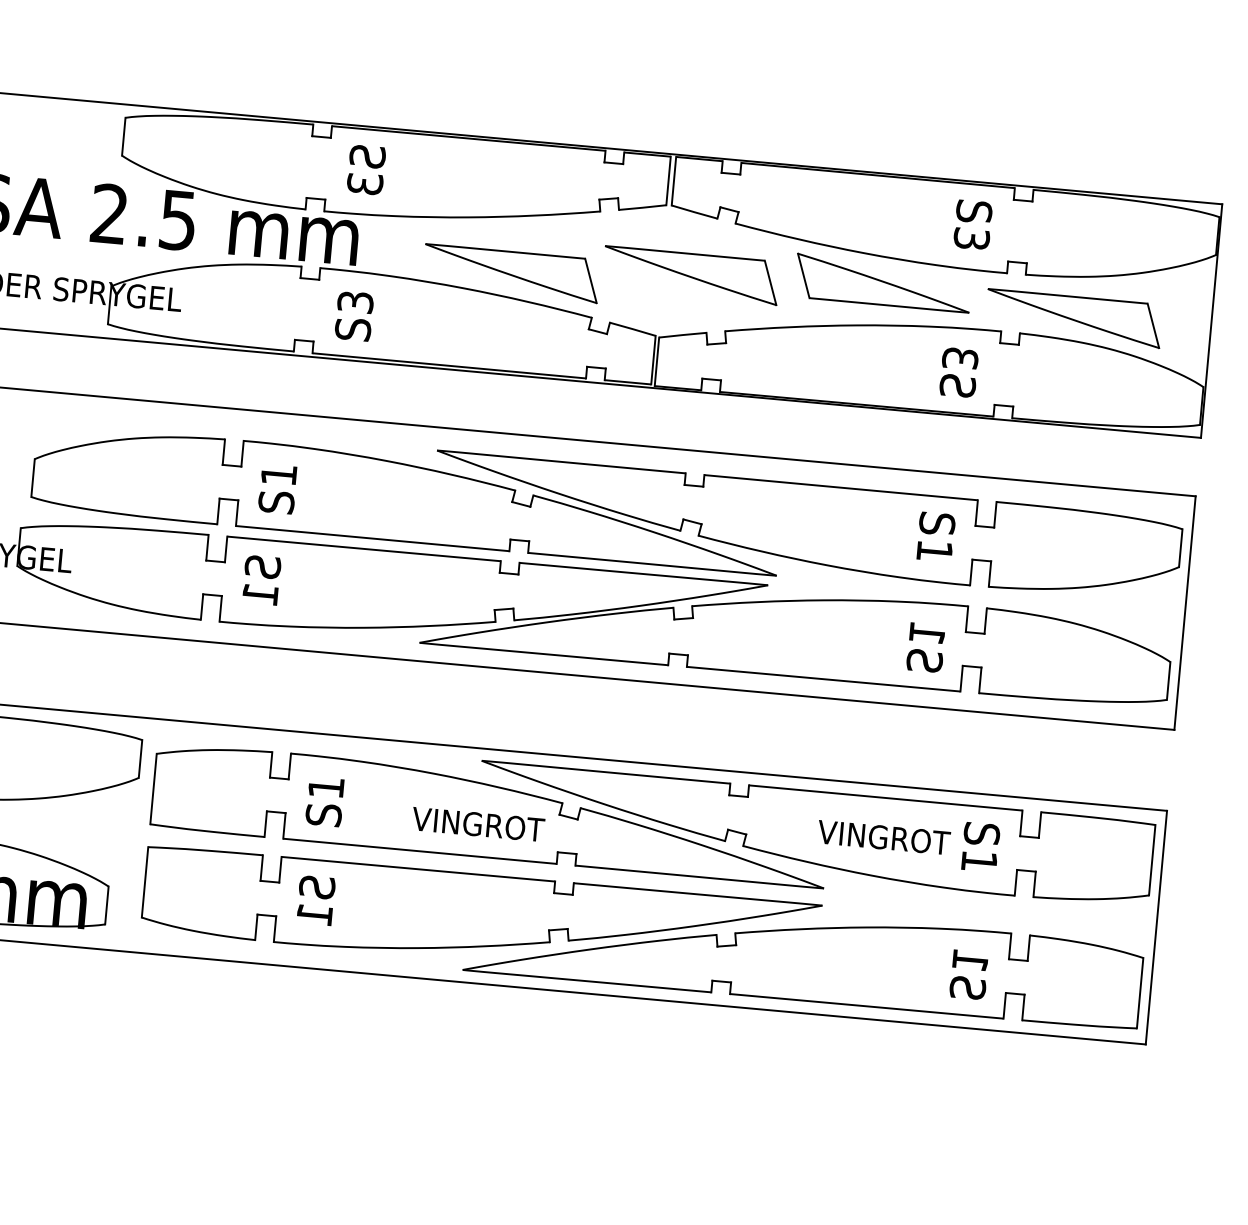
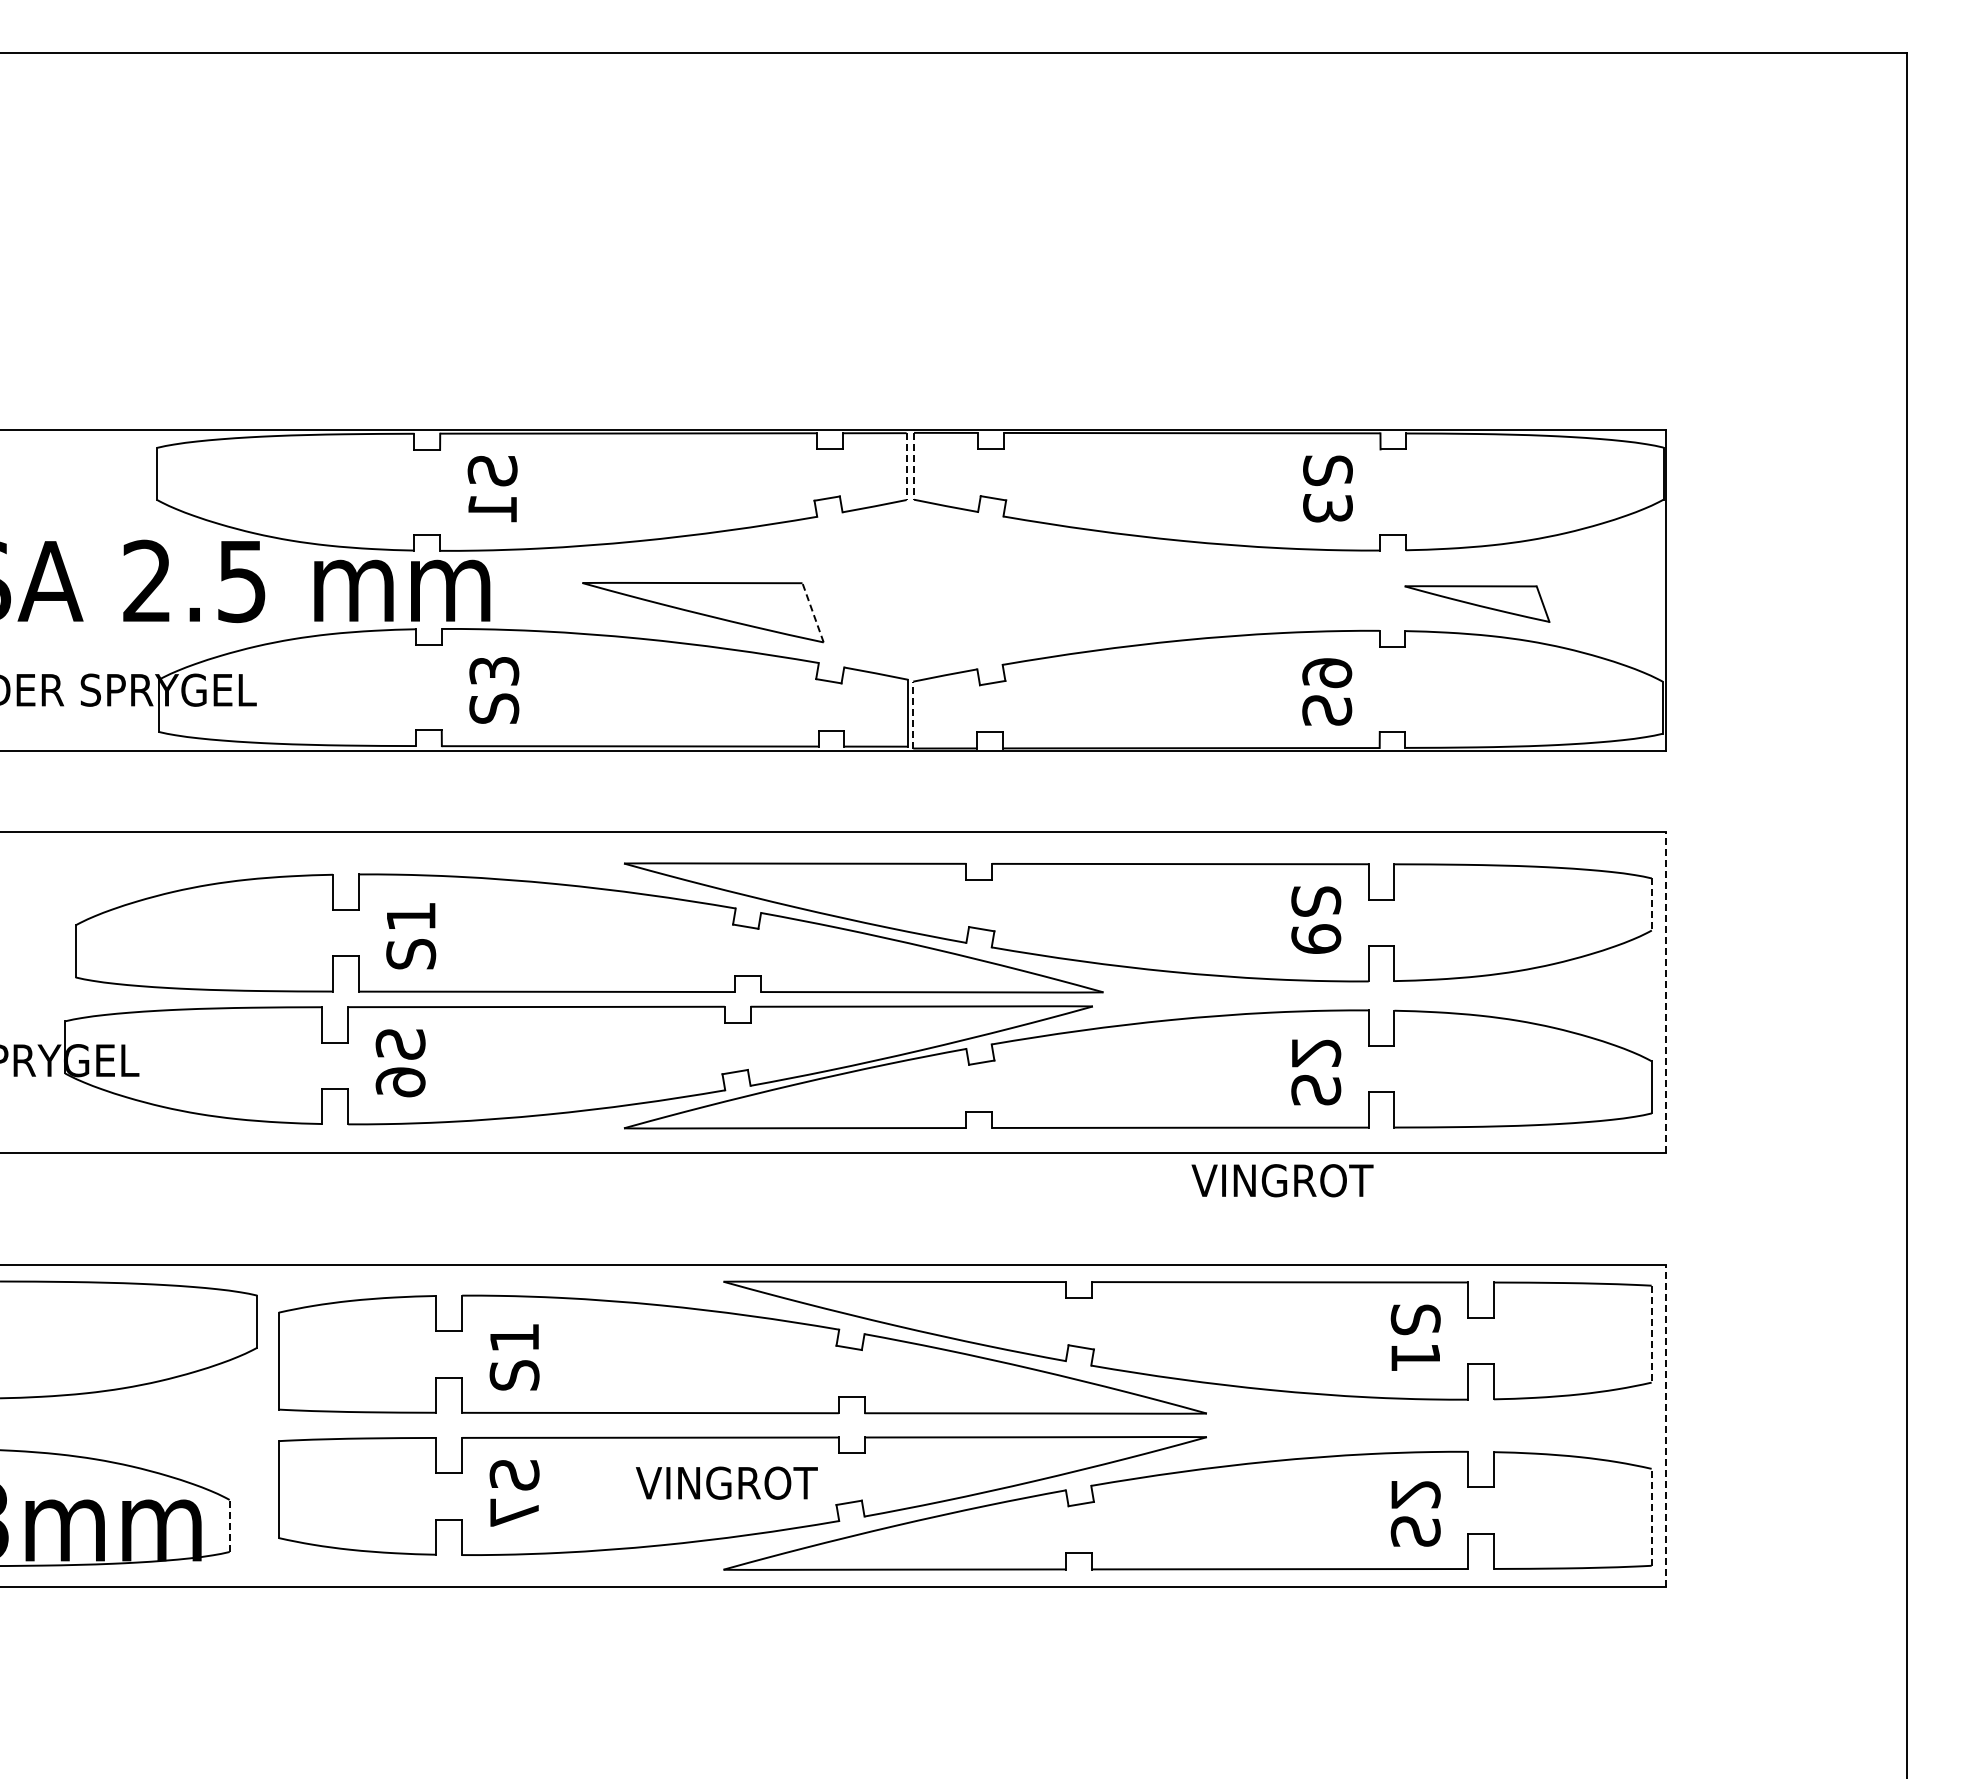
line: (668, 181) -> (906, 467), solid -> dashed
line: (674, 181) -> (914, 466), solid -> dashed
text: (365, 184) -> (492, 508), S3 -> S1
part: (691, 275) -> (949, 592), removed
line: (590, 280) -> (812, 612), solid -> dashed
part: (883, 283) -> (1212, 579), removed
part: (1074, 318) -> (1477, 603), size x0.6
text: (960, 359) -> (1327, 673), S3 -> S9
line: (657, 361) -> (913, 714), solid -> dashed
line: (1180, 548) -> (1651, 904), solid -> dashed
text: (935, 550) -> (1316, 938), S1 -> S9
text: (260, 594) -> (400, 1082), S1 -> S6
line: (1184, 613) -> (1665, 992), solid -> dashed
text: (927, 634) -> (1316, 1053), S1 -> S2
text: (478, 824) -> (726, 1482), moved
text: (884, 837) -> (1282, 1180), moved
line: (1152, 860) -> (1651, 1334), solid -> dashed
line: (106, 905) -> (229, 1525), solid -> dashed
text: (314, 914) -> (514, 1512), S1 -> S7
line: (1156, 927) -> (1665, 1425), solid -> dashed
text: (970, 961) -> (1415, 1494), S1 -> S2
line: (1140, 992) -> (1651, 1516), solid -> dashed

